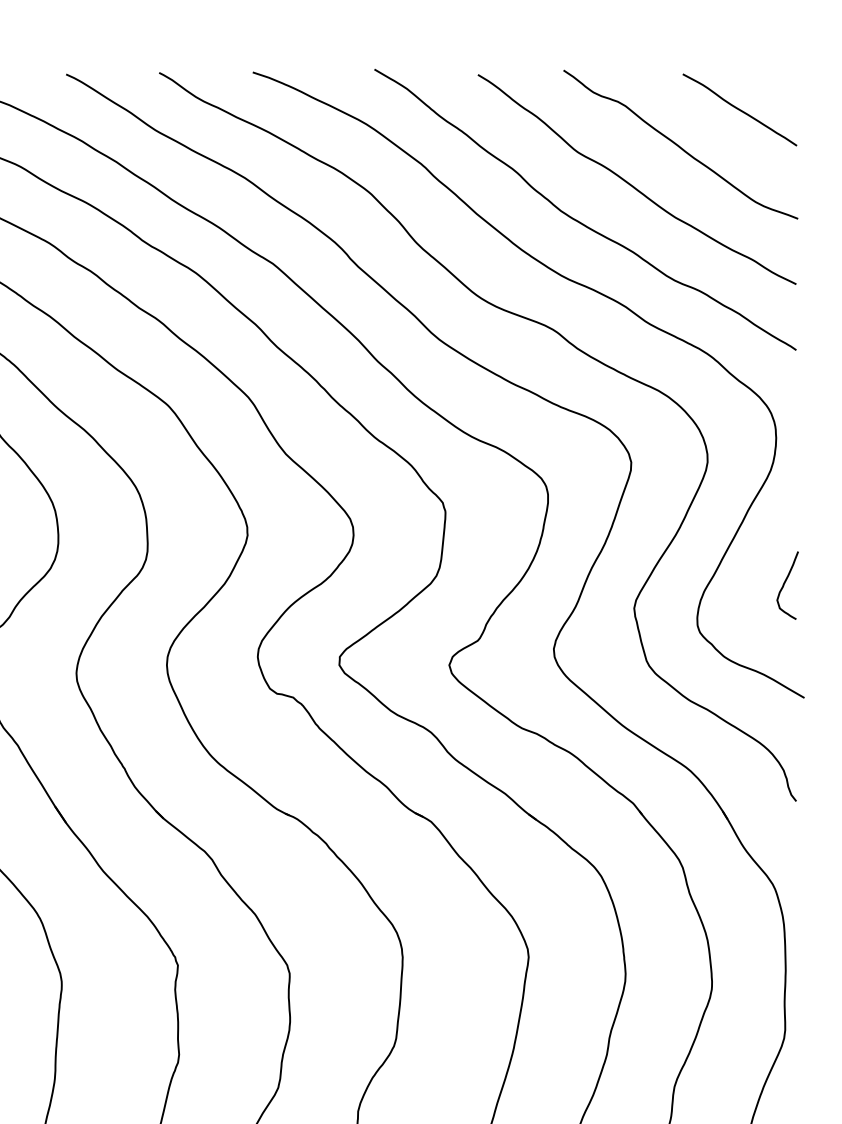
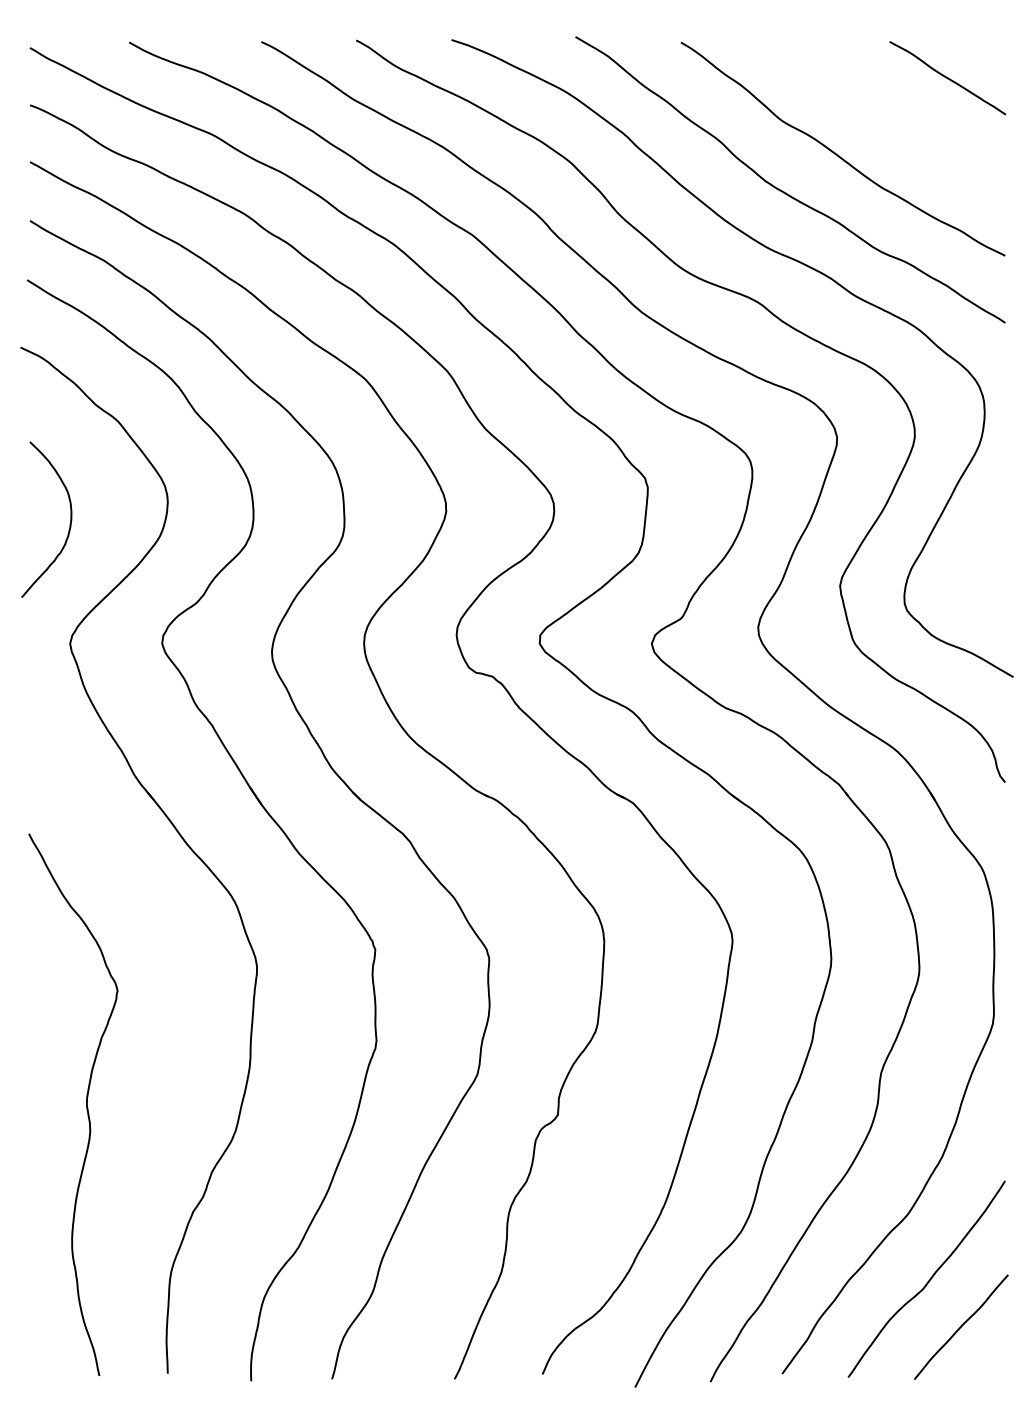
curve: (679, 145) -> (886, 114), removed
curve: (784, 585) -> (993, 562), removed

